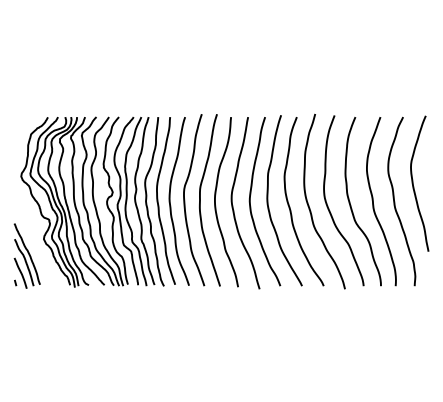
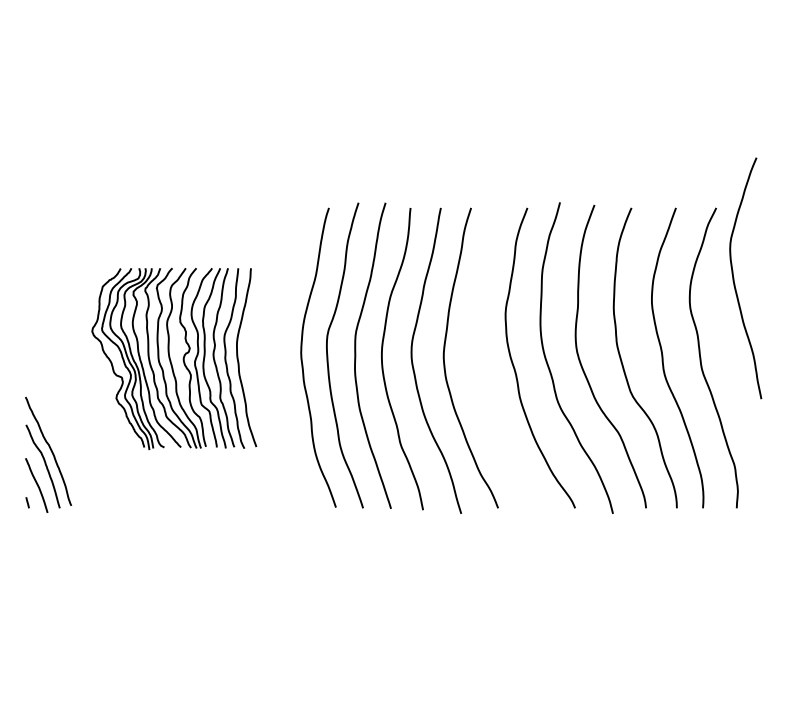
curve: (414, 186) -> (736, 283), moved
curve: (268, 200) -> (477, 356), removed
part: (97, 201) -> (173, 357), size x0.6

